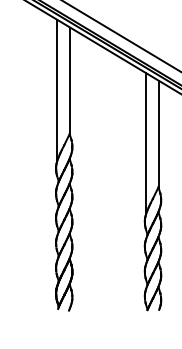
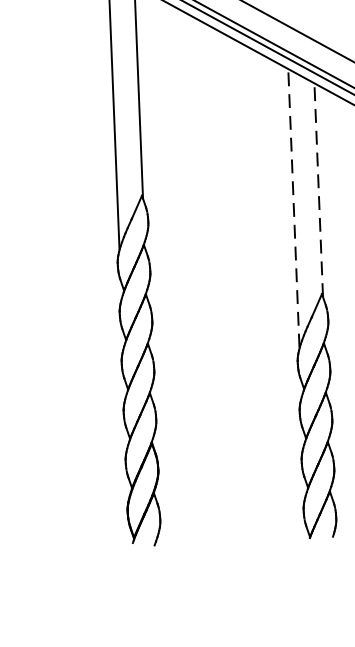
line: (158, 134) -> (317, 189), solid -> dashed
line: (146, 142) -> (294, 206), solid -> dashed

